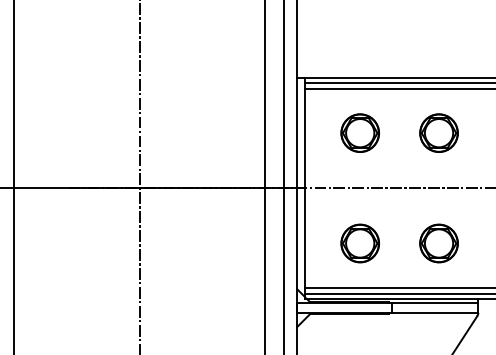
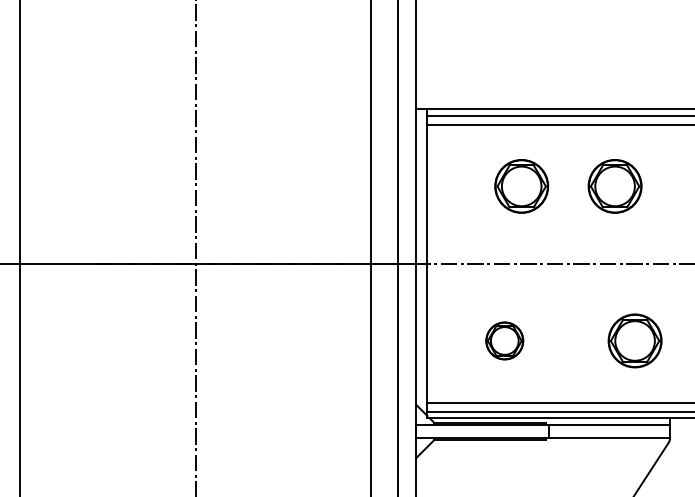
part: (360, 133) -> (521, 186), moved
part: (360, 243) -> (504, 340), size x0.7
part: (438, 243) -> (634, 340), moved

